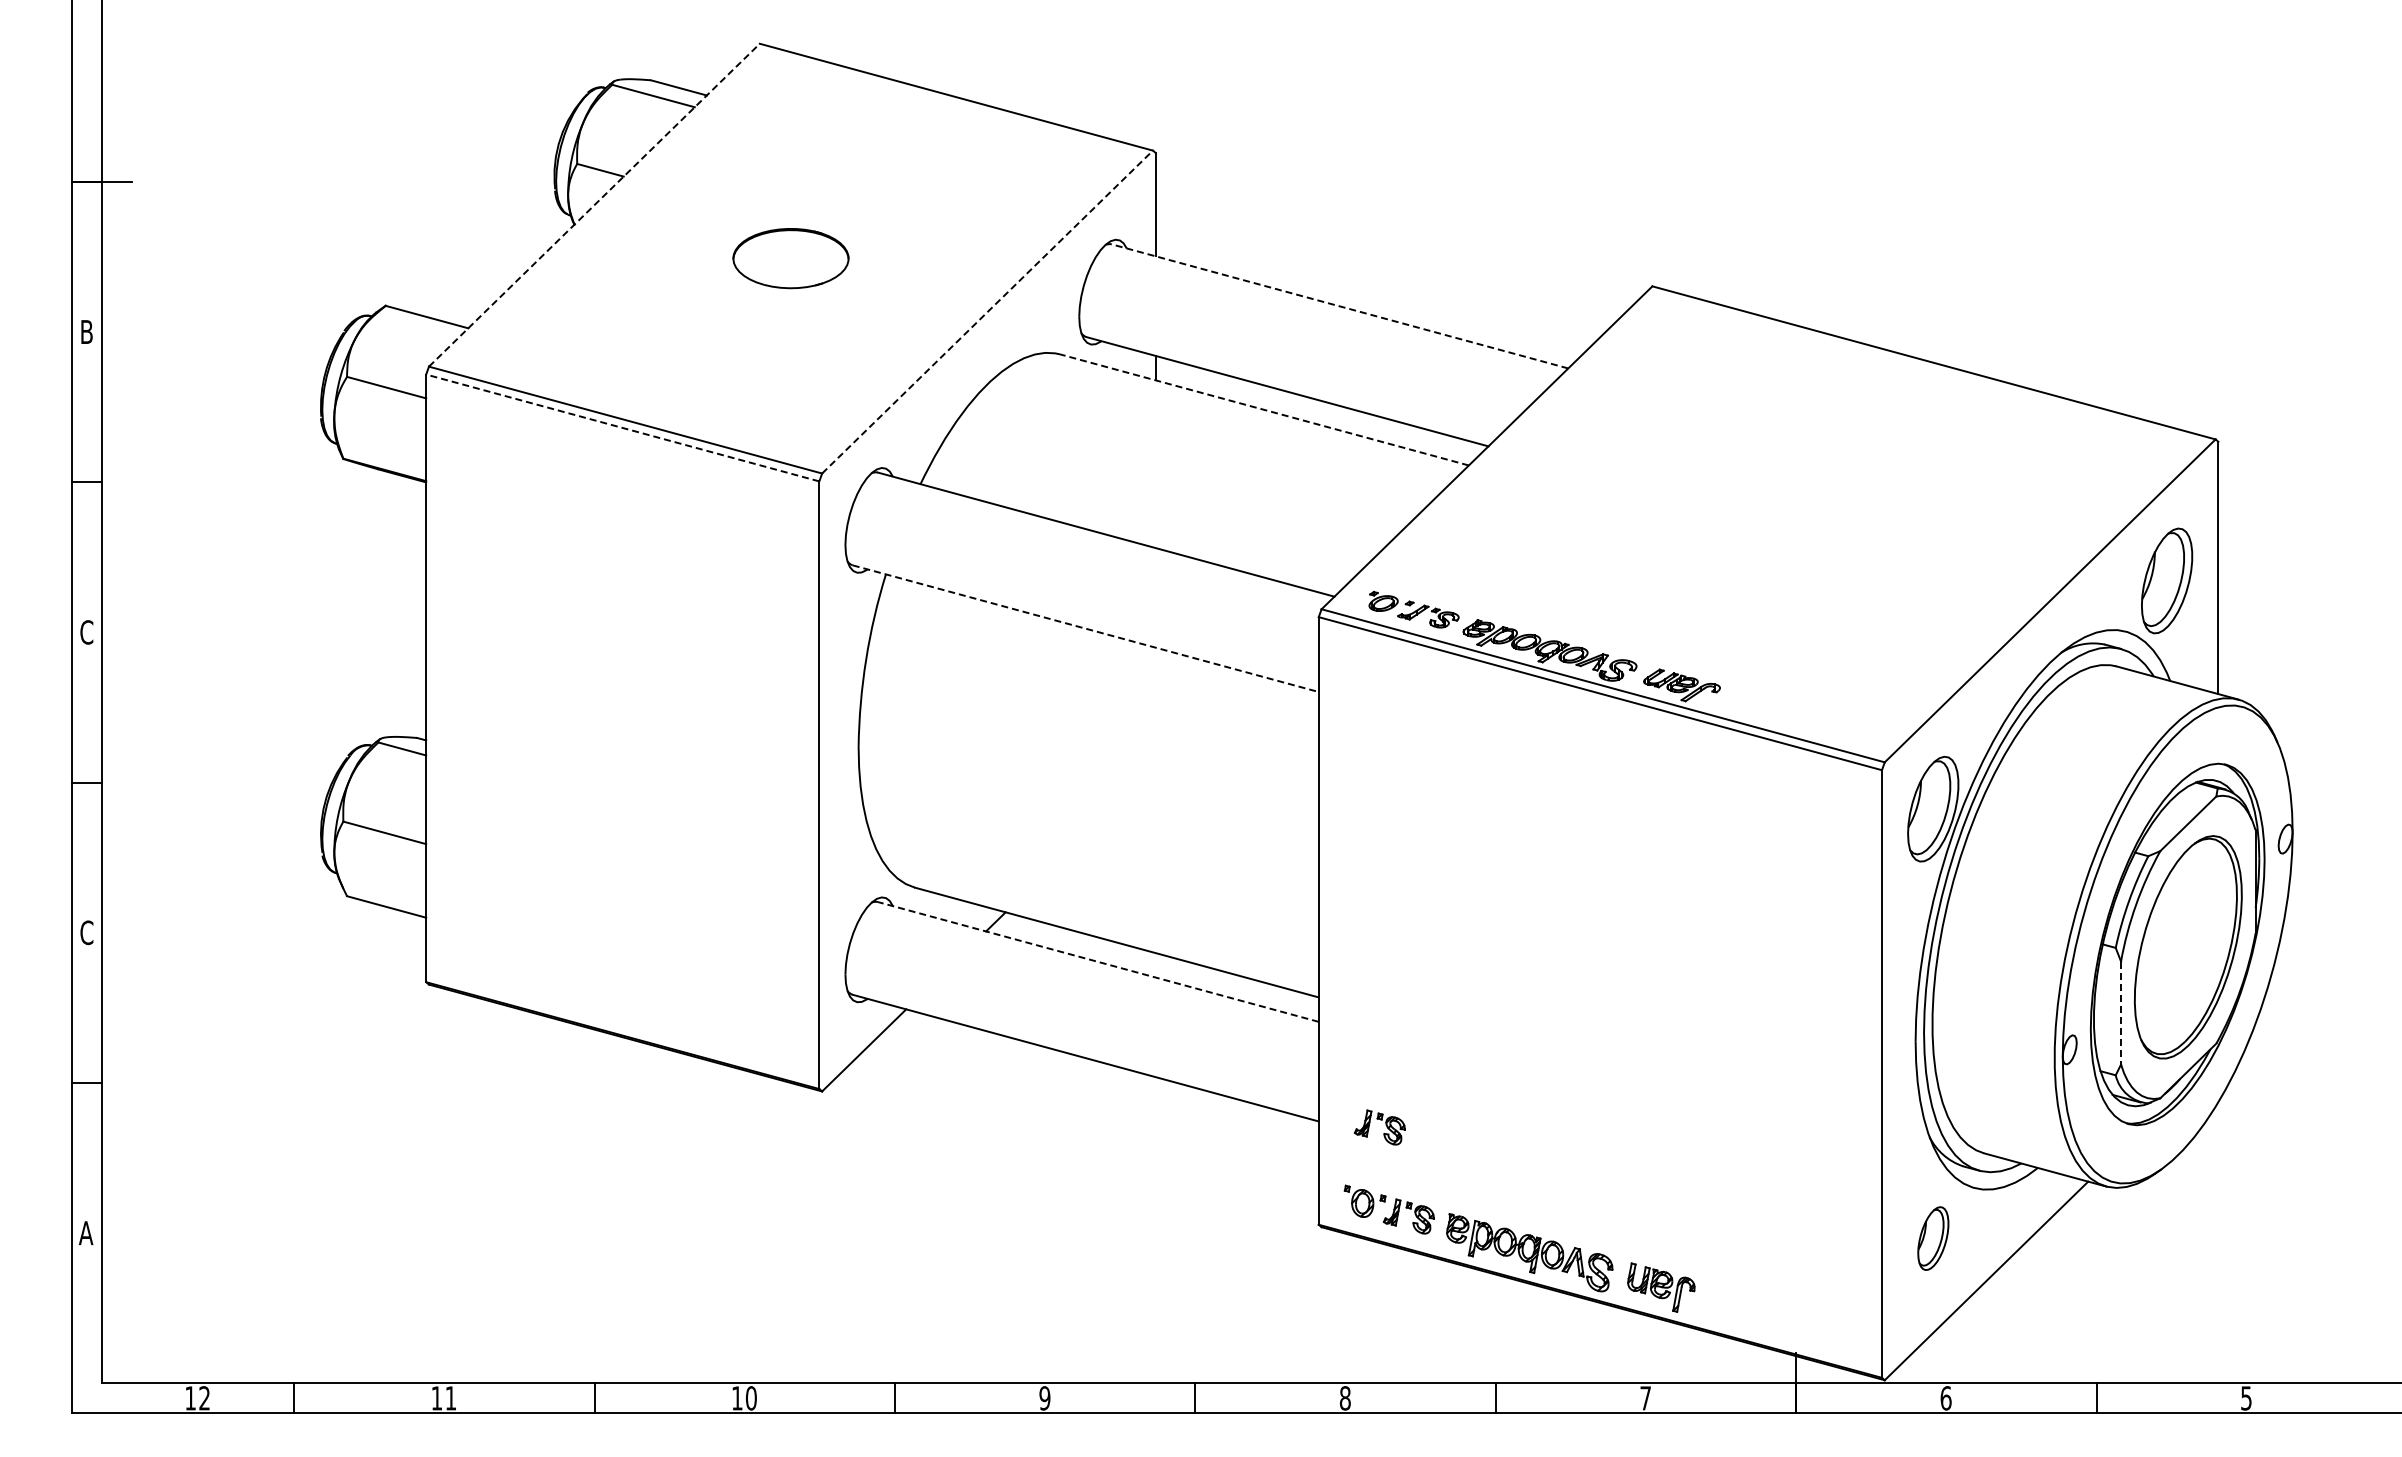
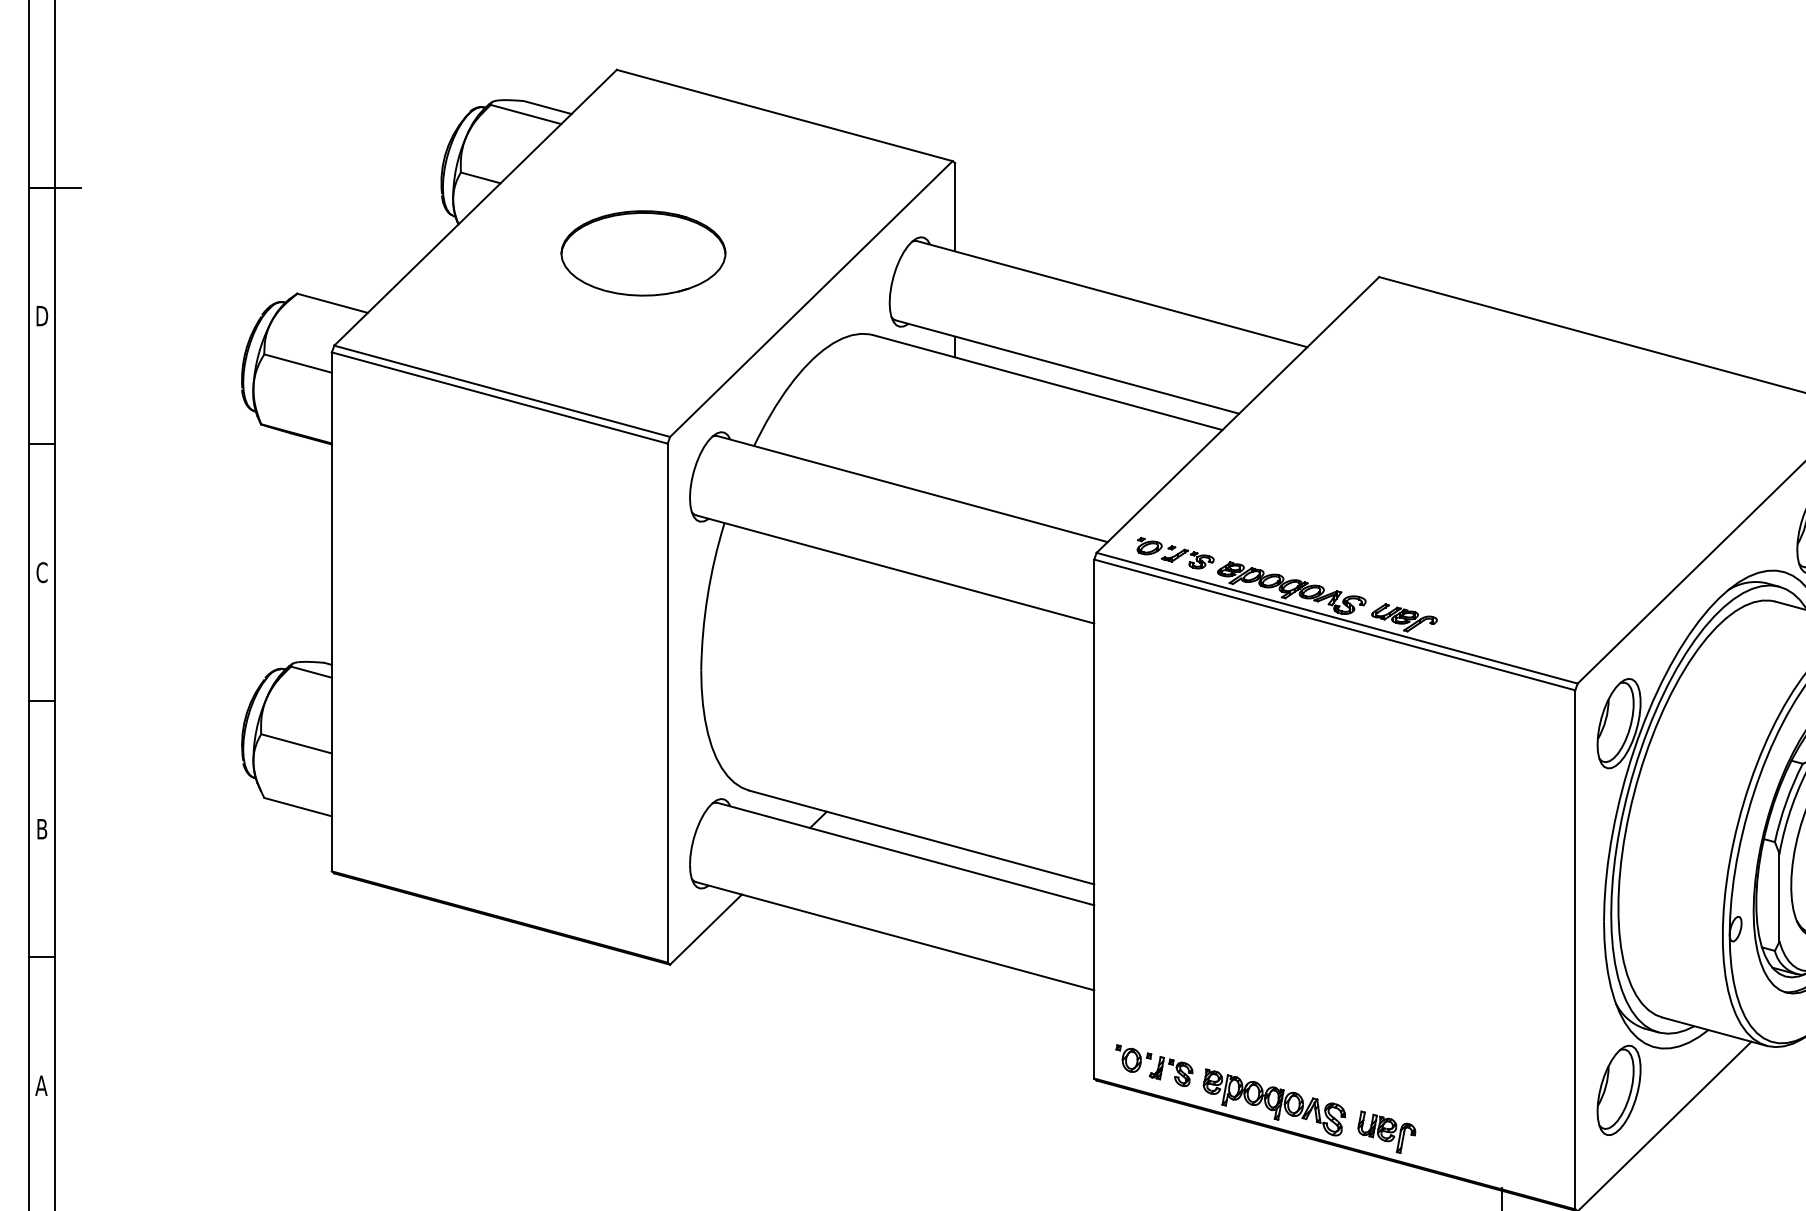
line: (594, 204) -> (475, 207), dashed -> solid
part: (790, 258) -> (643, 253), size x1.67
line: (1340, 306) -> (1112, 294), dashed -> solid
line: (987, 311) -> (811, 298), dashed -> solid
text: (86, 331) -> (41, 315), B -> D
line: (1264, 409) -> (1047, 382), dashed -> solid
line: (622, 427) -> (499, 397), dashed -> solid
line: (1086, 628) -> (895, 569), dashed -> solid
text: (86, 932) -> (41, 828), C -> B
line: (1097, 961) -> (905, 853), dashed -> solid
line: (2121, 1013) -> (1779, 898), dashed -> solid
part: (1385, 1125) -> (1151, 993), removed
part: (1933, 1238) -> (1619, 1090), size x1.67

